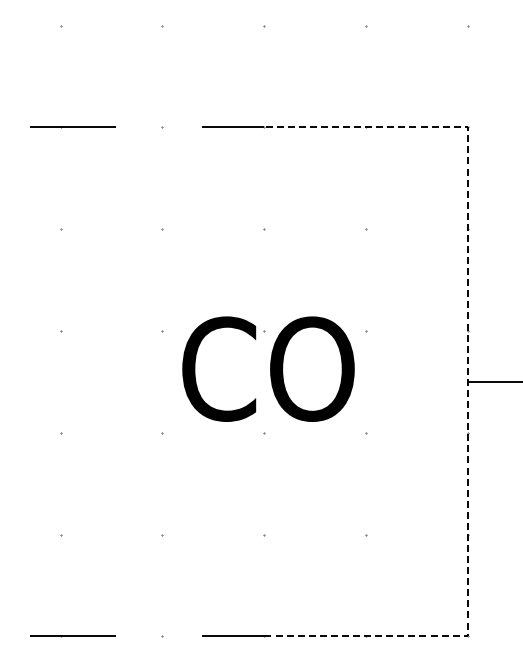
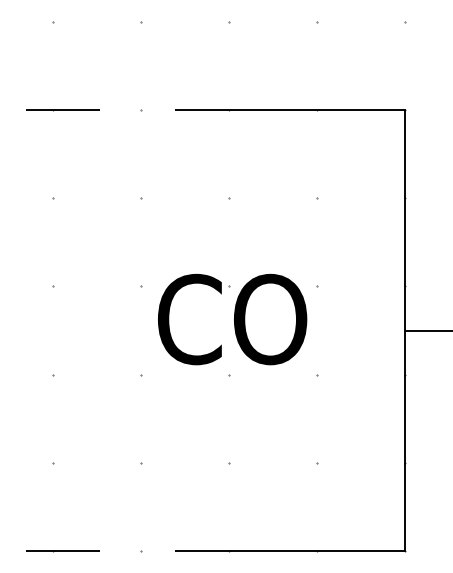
line: (467, 381) -> (404, 330), dashed -> solid

